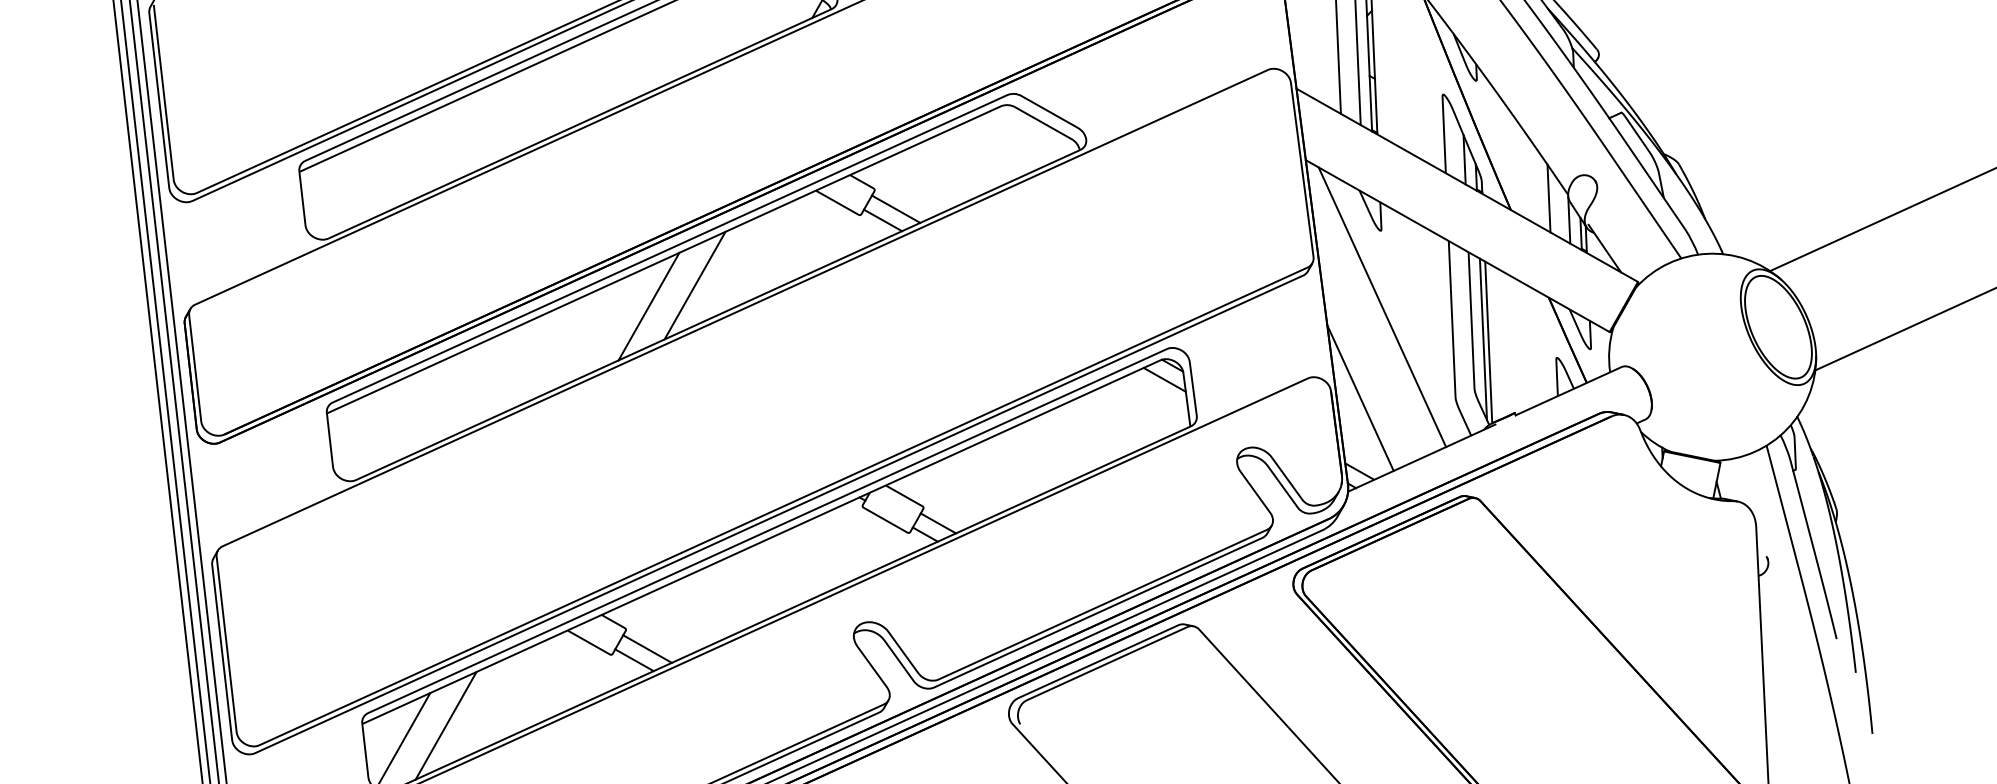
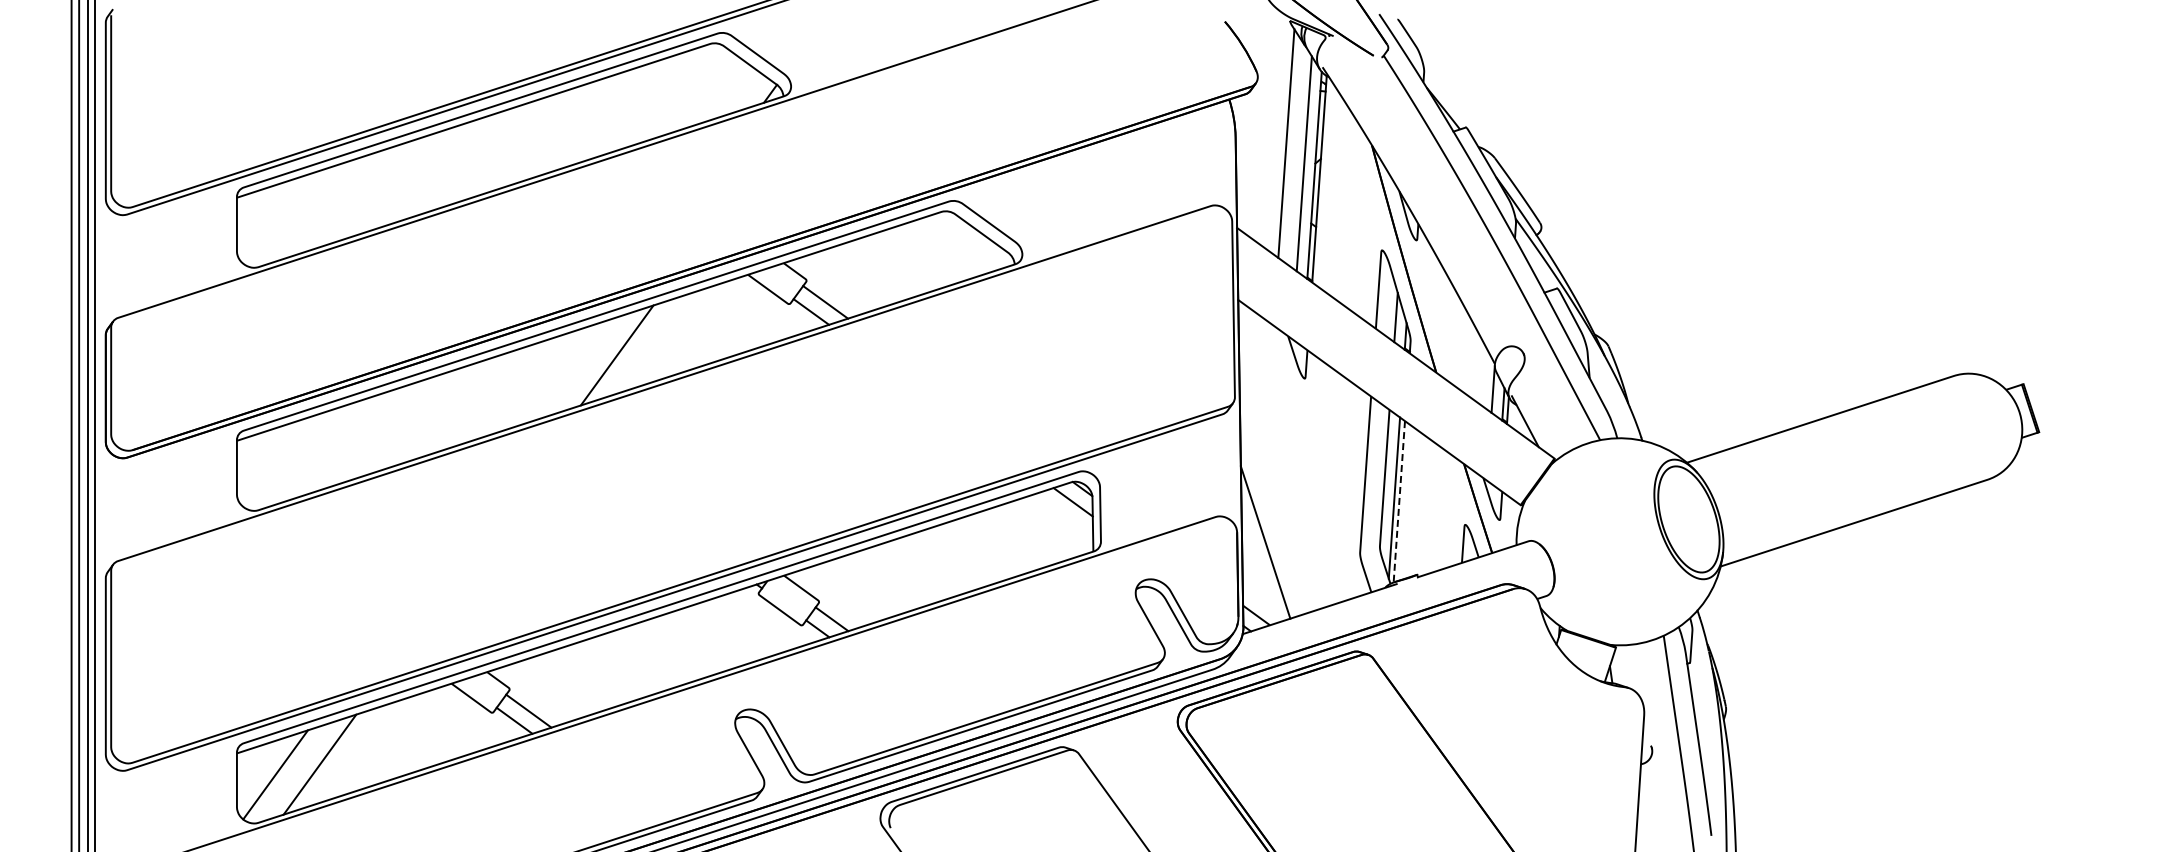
line: (1548, 198) -> (1475, 365), removed
line: (648, 307) -> (568, 371), removed
line: (1382, 307) -> (1297, 454), removed
line: (1488, 342) -> (1399, 501), solid -> dashed

